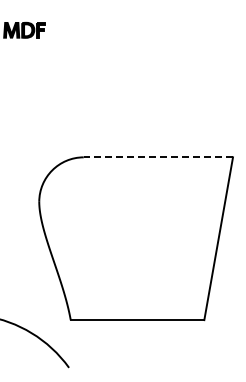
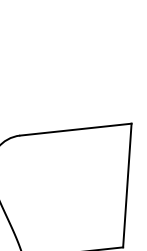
line: (158, 157) -> (76, 129), dashed -> solid

